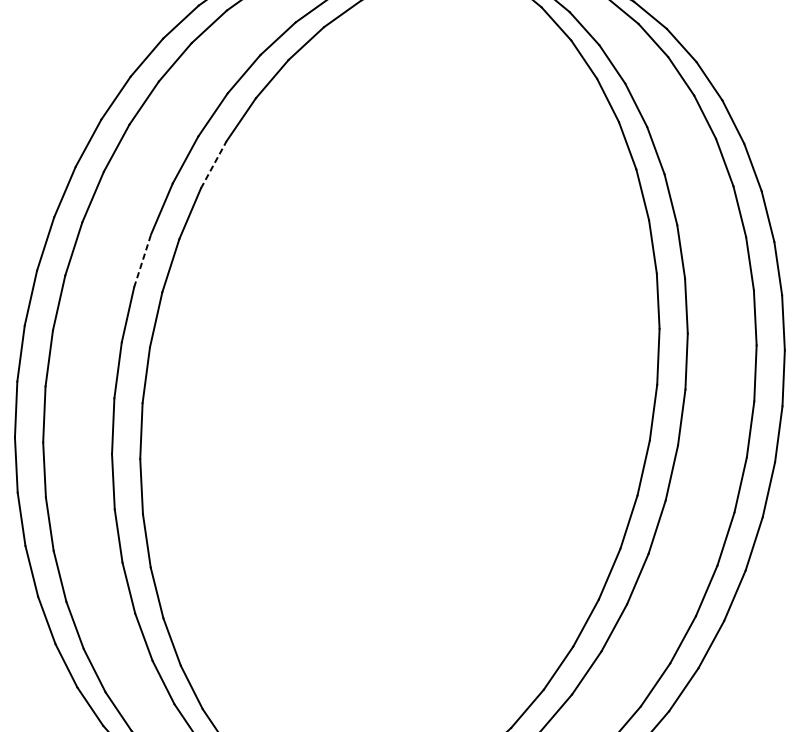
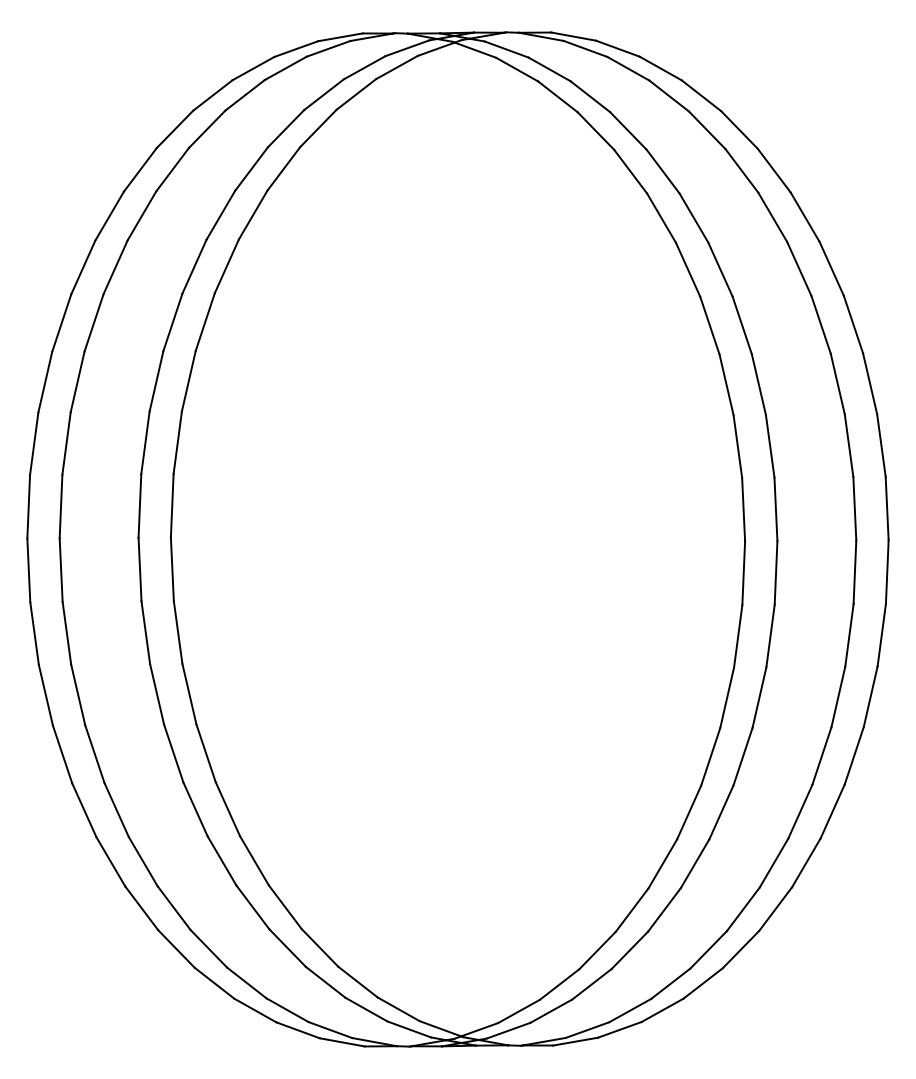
line: (214, 164) -> (205, 321), dashed -> solid
line: (142, 260) -> (145, 442), dashed -> solid

